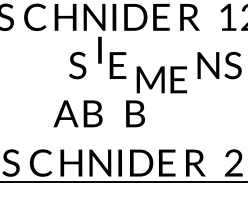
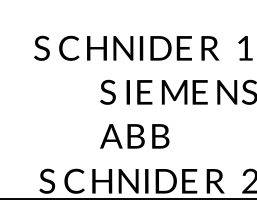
text: (99, 50) -> (127, 92), moved
text: (161, 80) -> (184, 92), moved
text: (78, 113) -> (122, 136), moved

